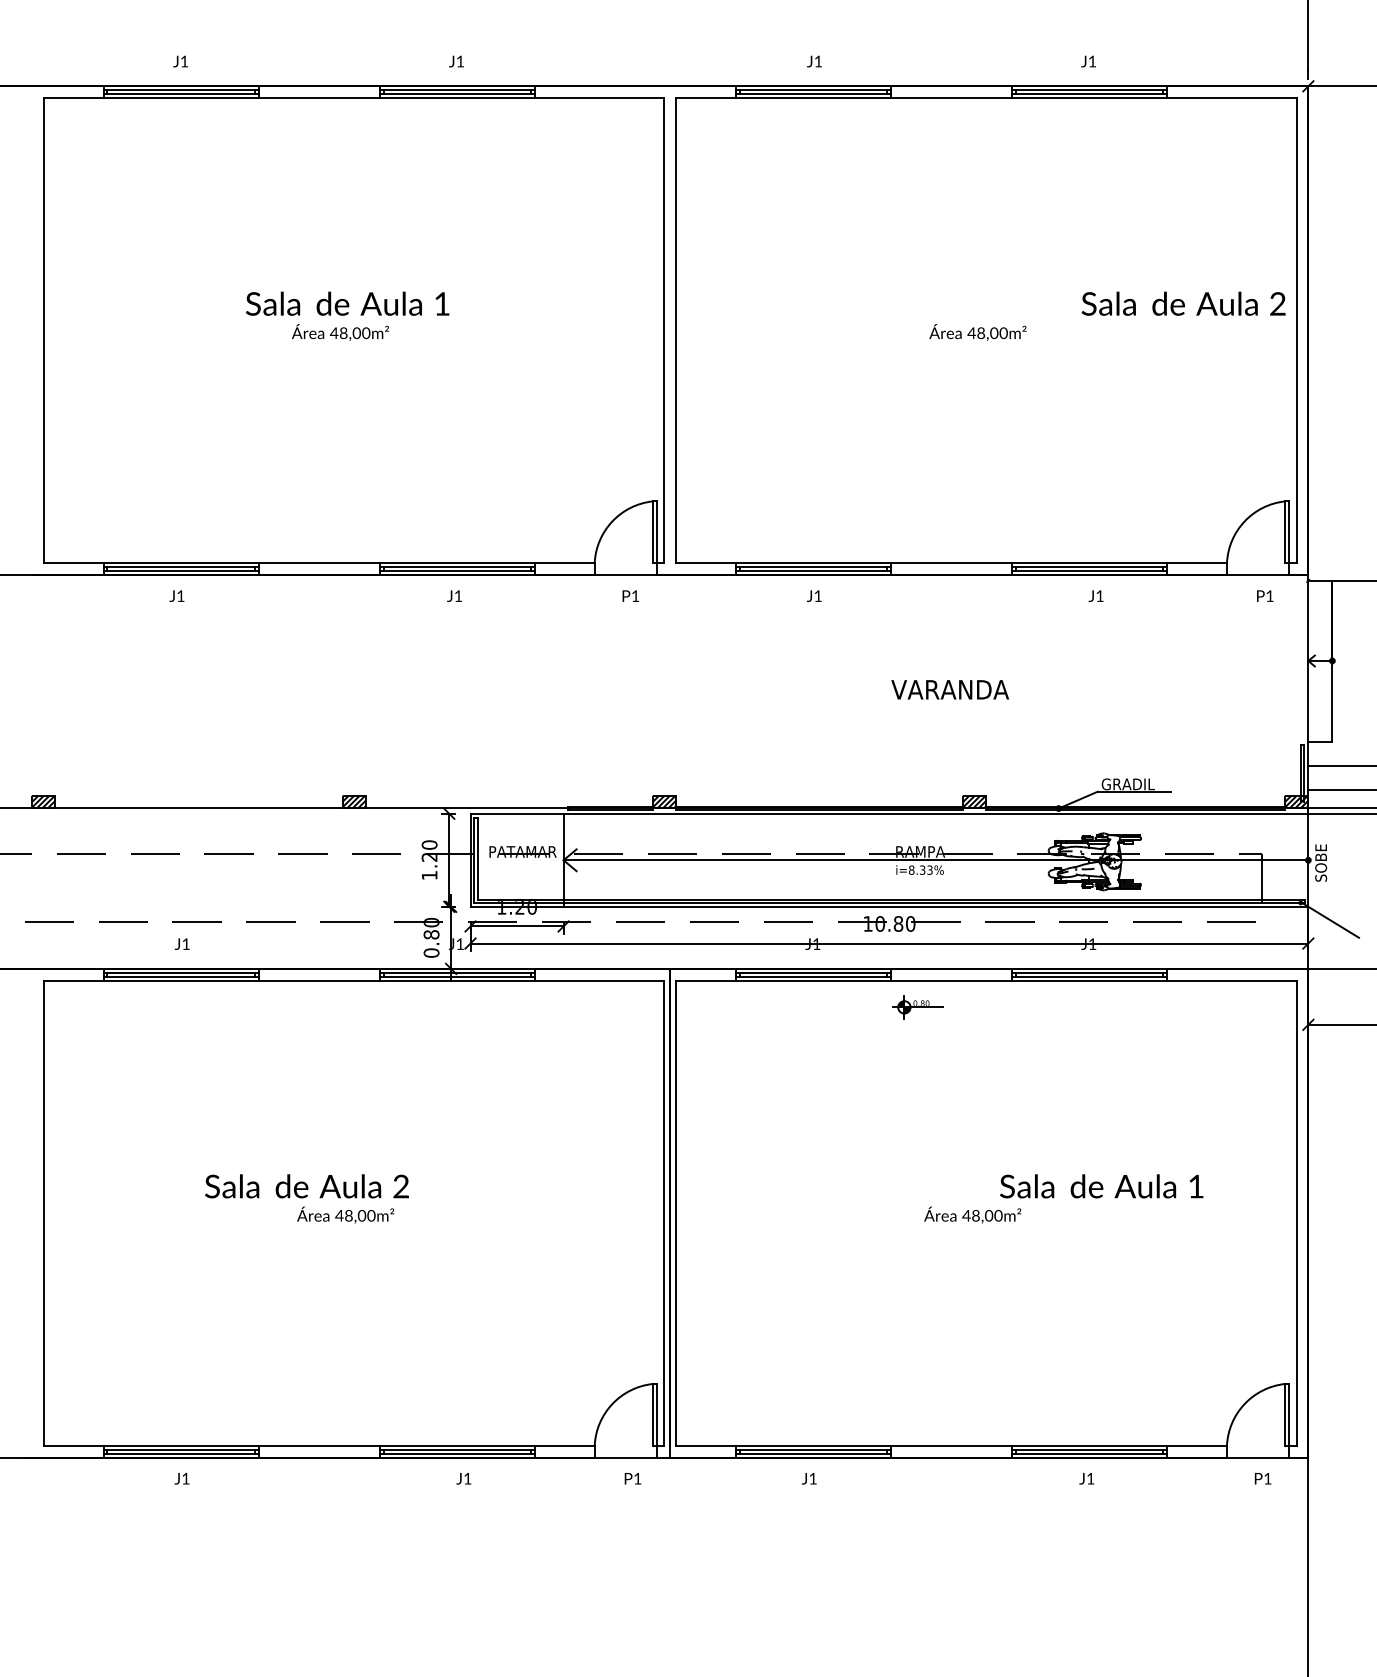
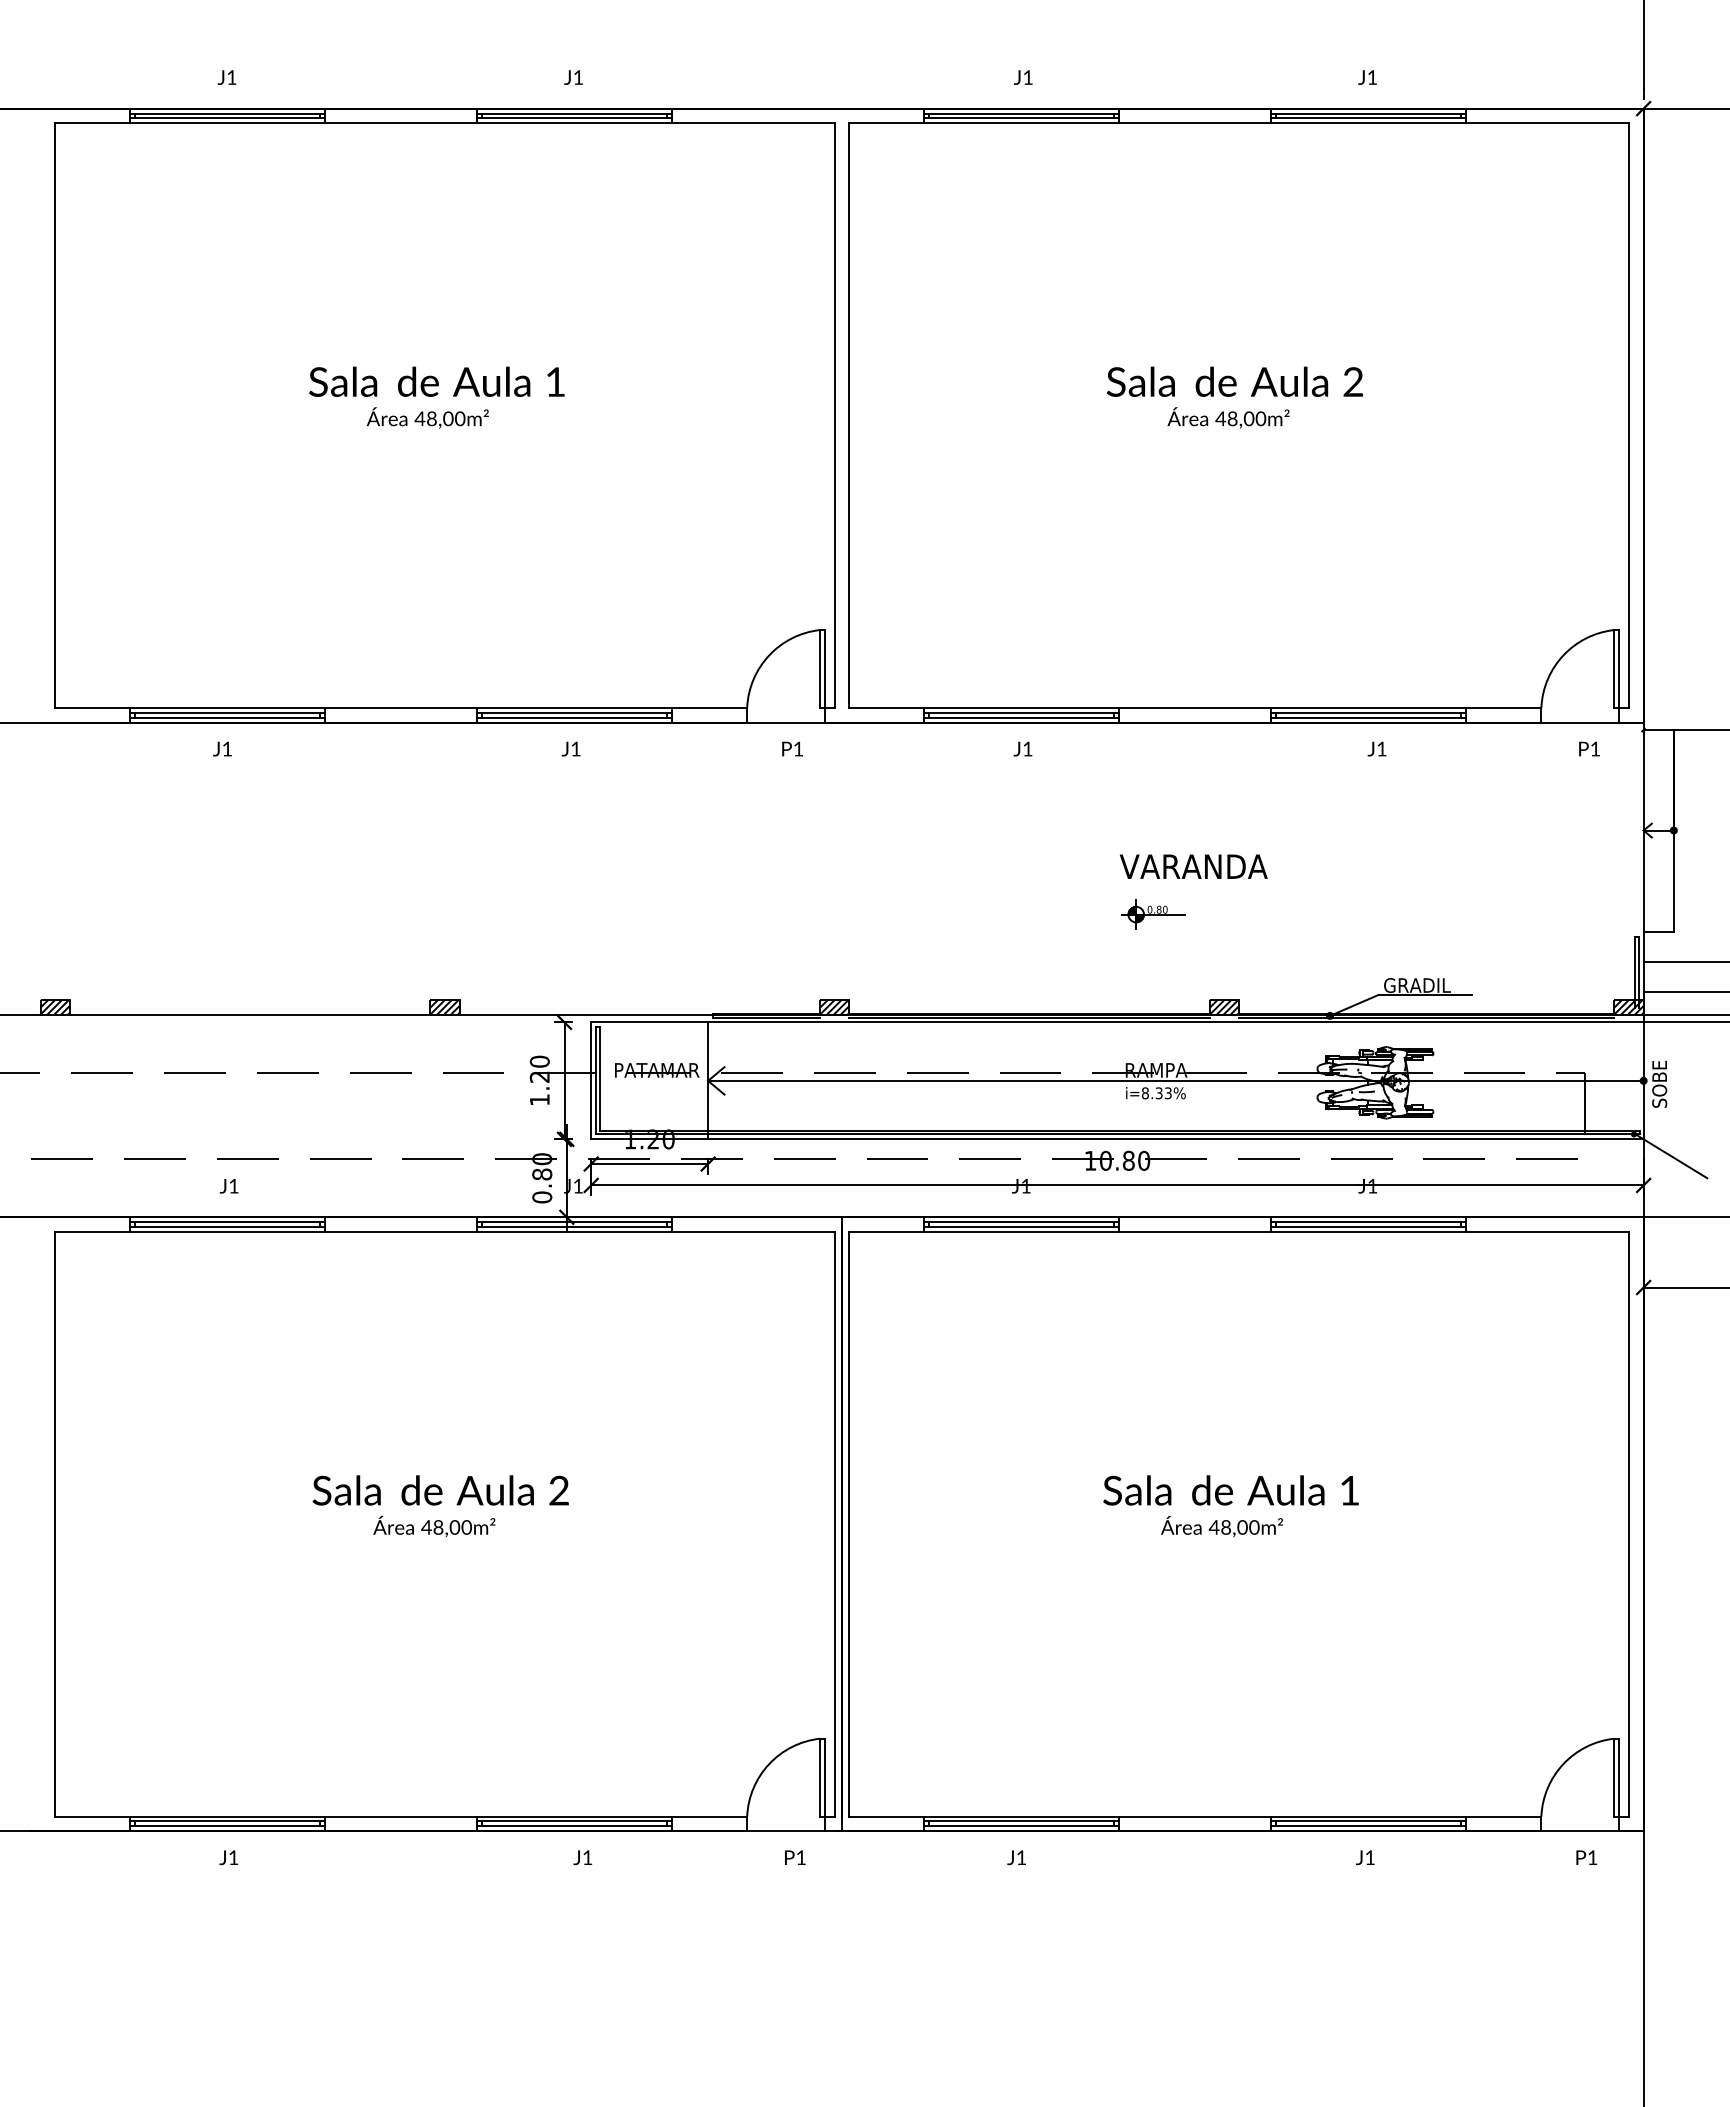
text: (1183, 303) -> (1234, 381), moved
part: (918, 1007) -> (1153, 914), moved
text: (306, 1186) -> (440, 1490), moved
text: (1101, 1186) -> (1230, 1490), moved

